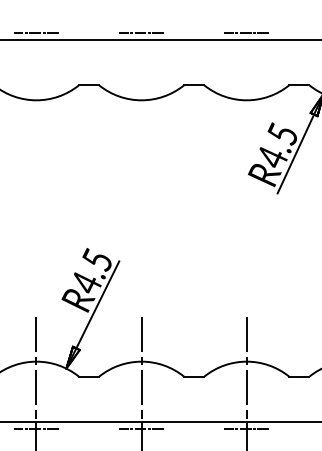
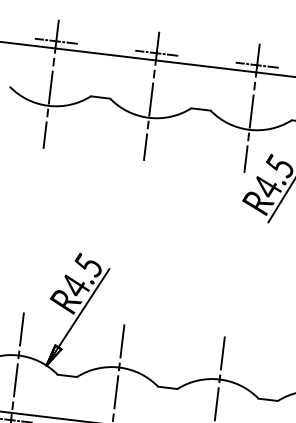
line: (36, 77) -> (51, 84), added
line: (141, 77) -> (151, 96), added
line: (246, 77) -> (251, 107), added

